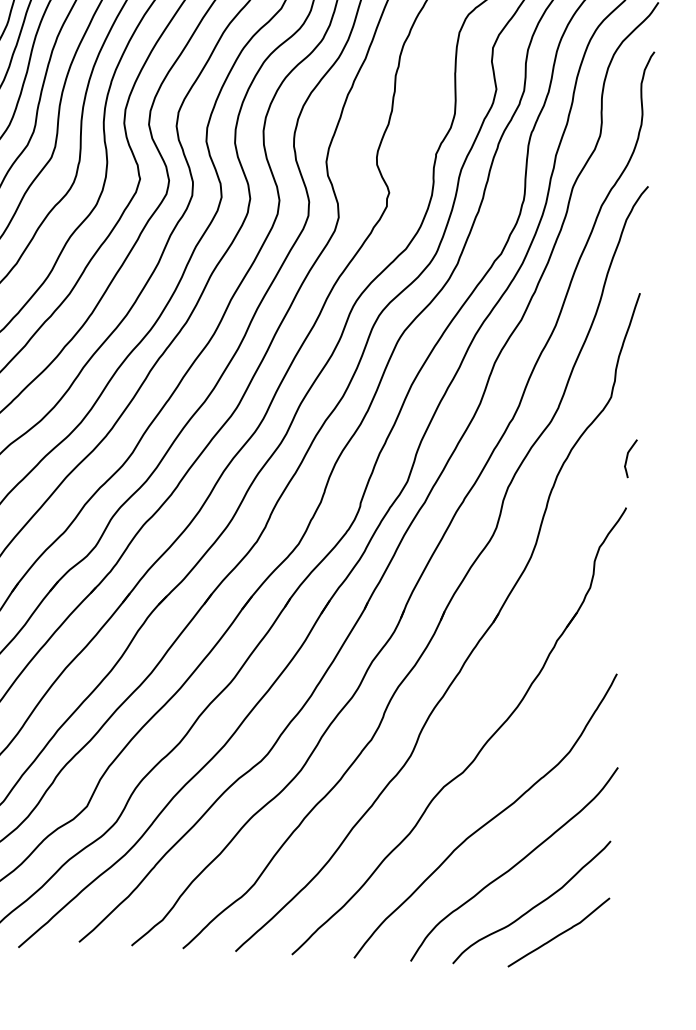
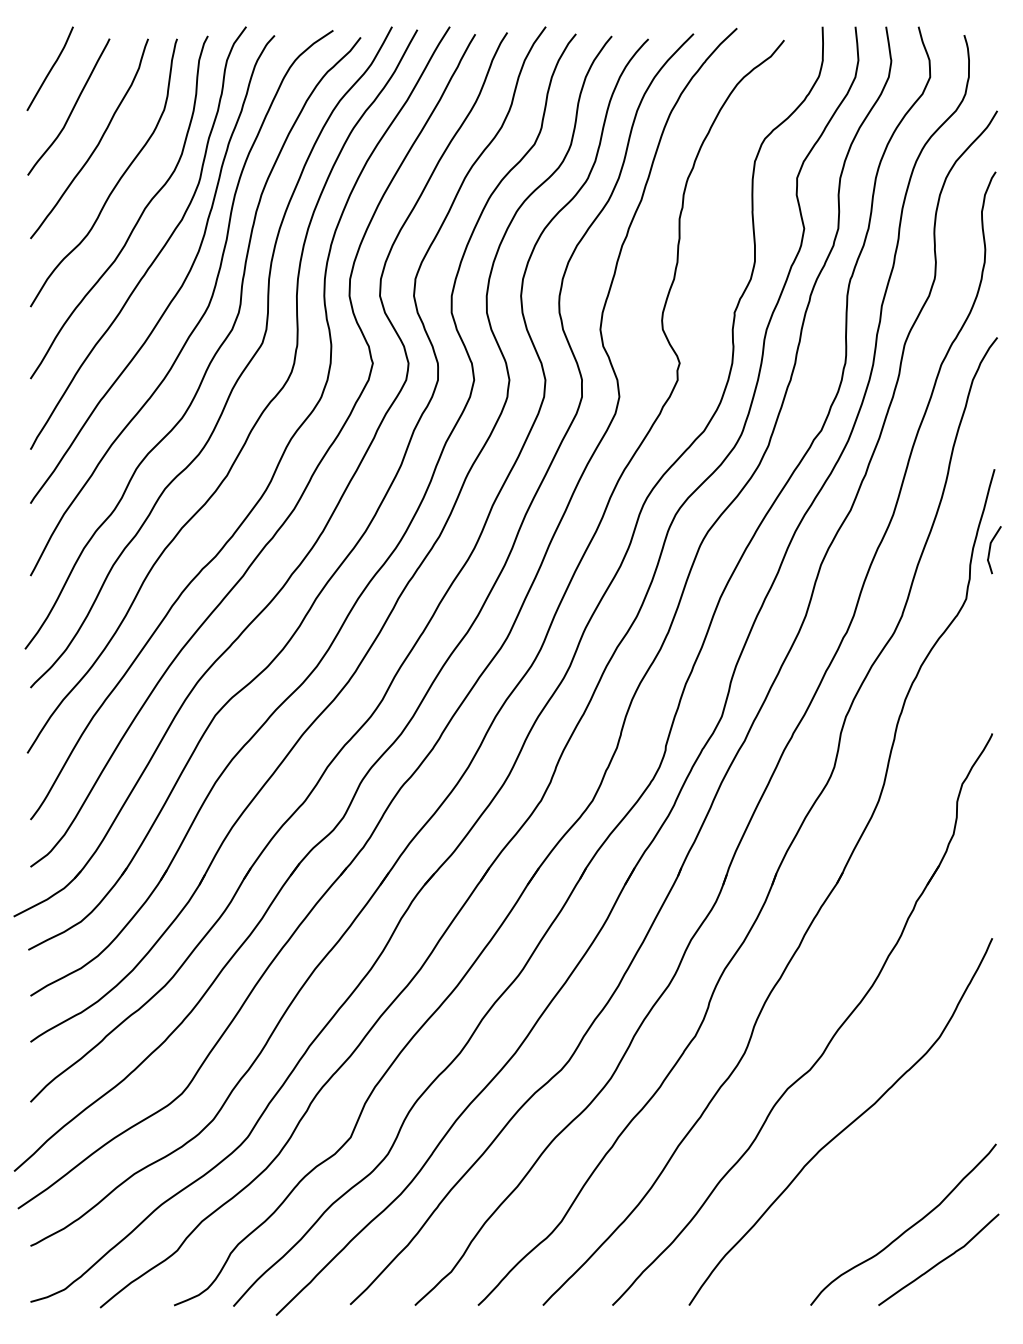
curve: (627, 458) -> (990, 550), moved
curve: (515, 864) -> (880, 1179), removed

